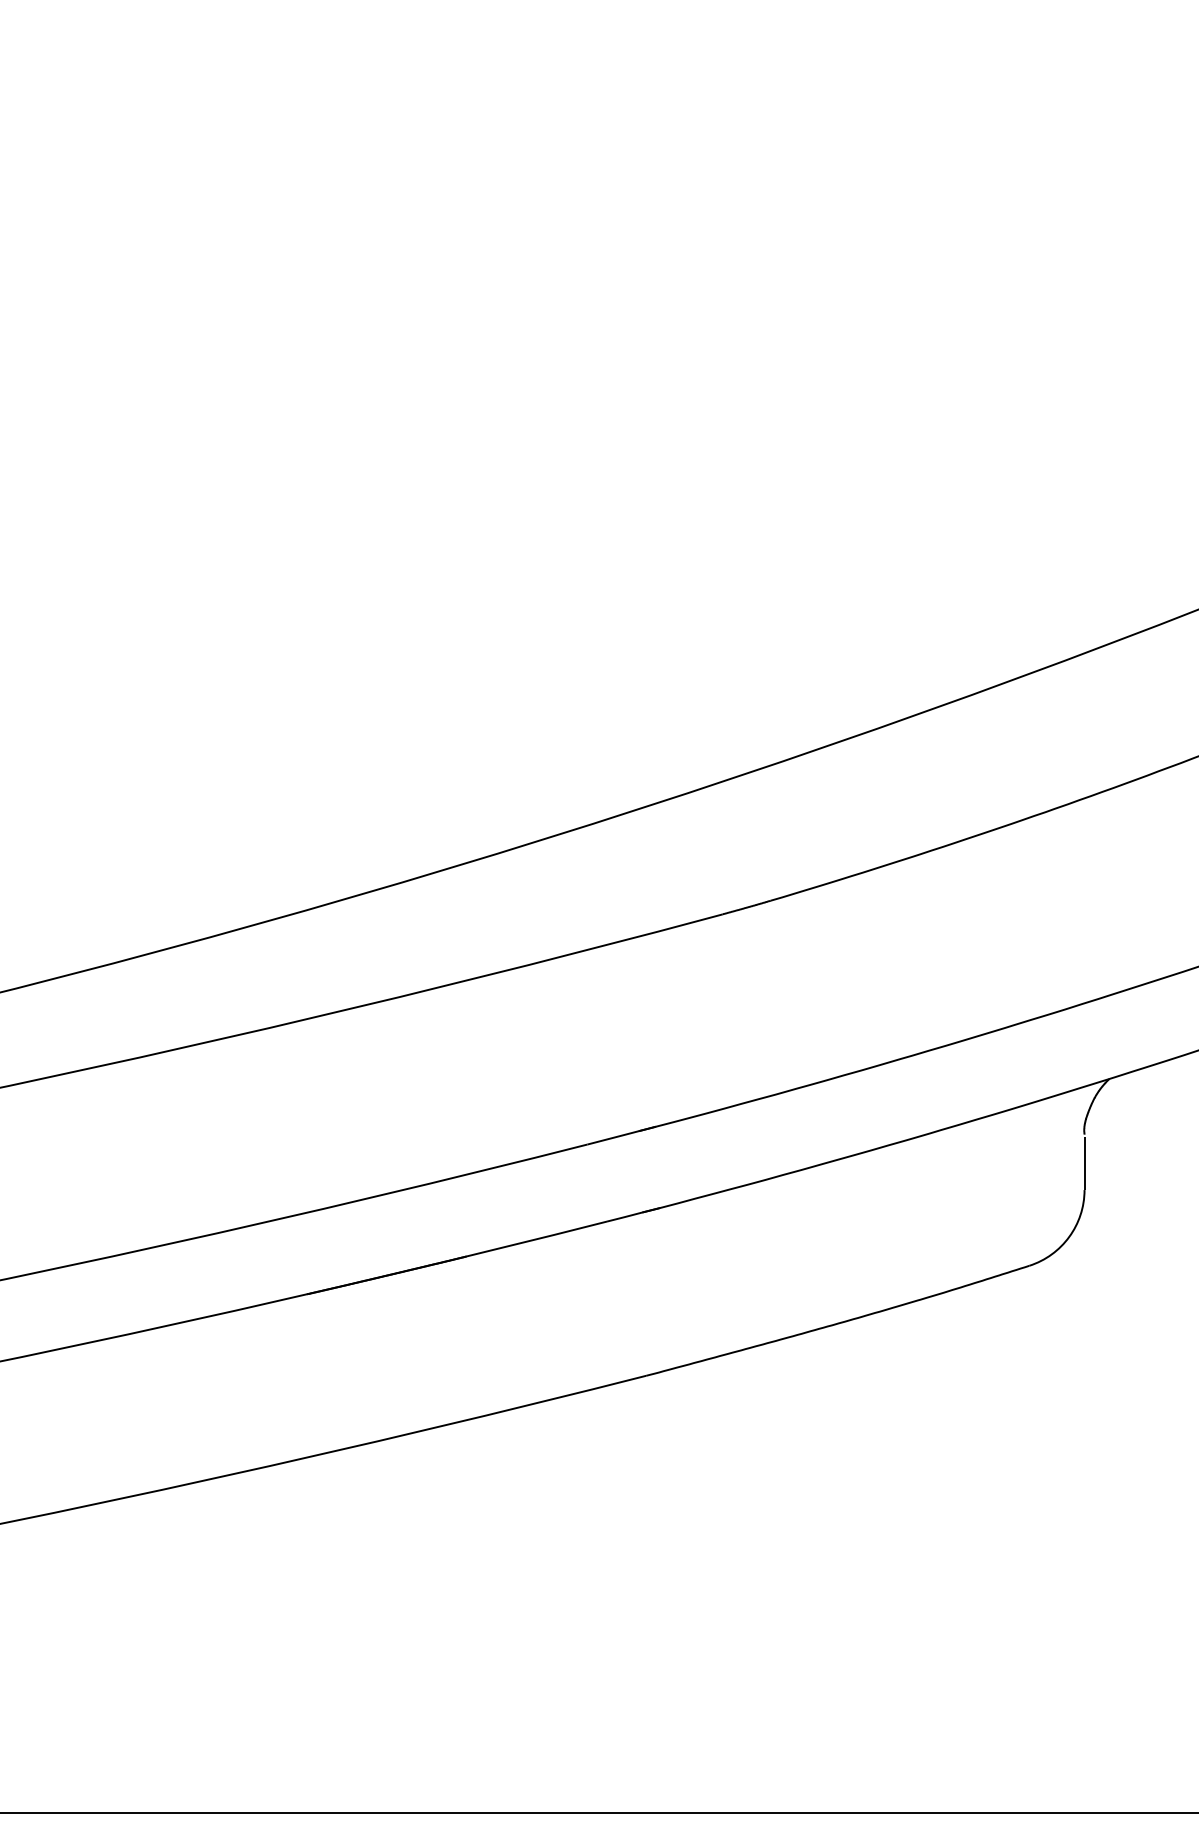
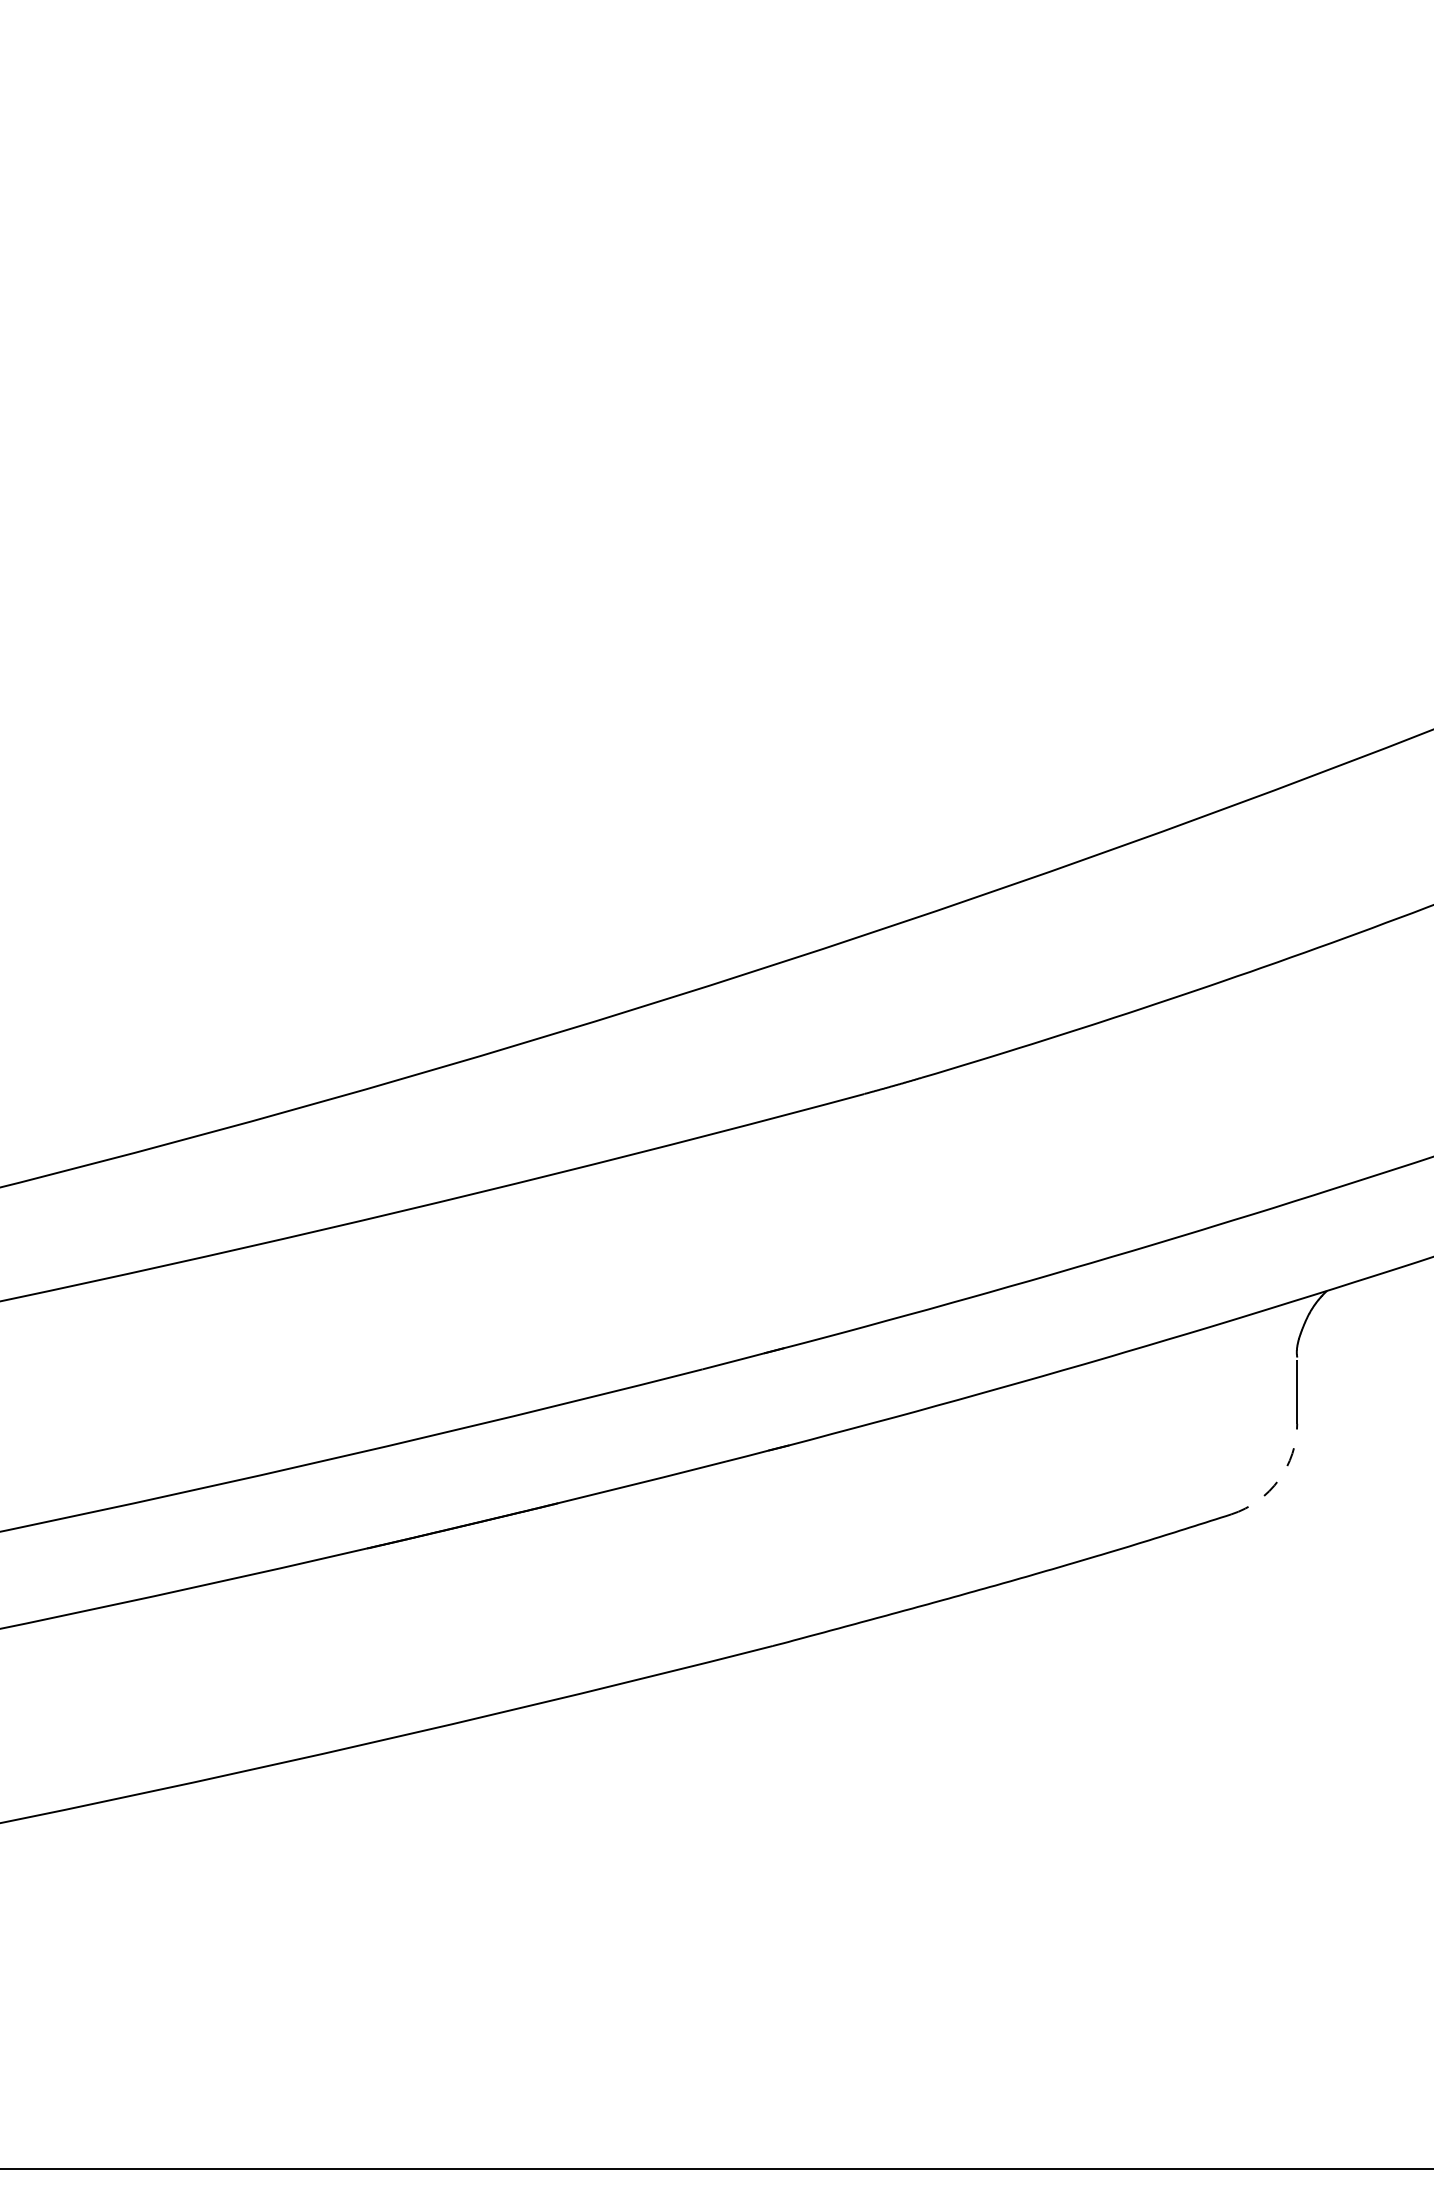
line: (1068, 1236) -> (1278, 1479), solid -> dashed

